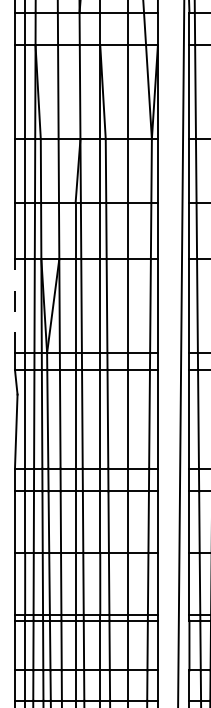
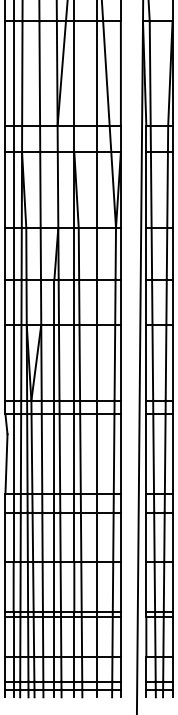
line: (15, 305) -> (5, 362), dashed -> solid

